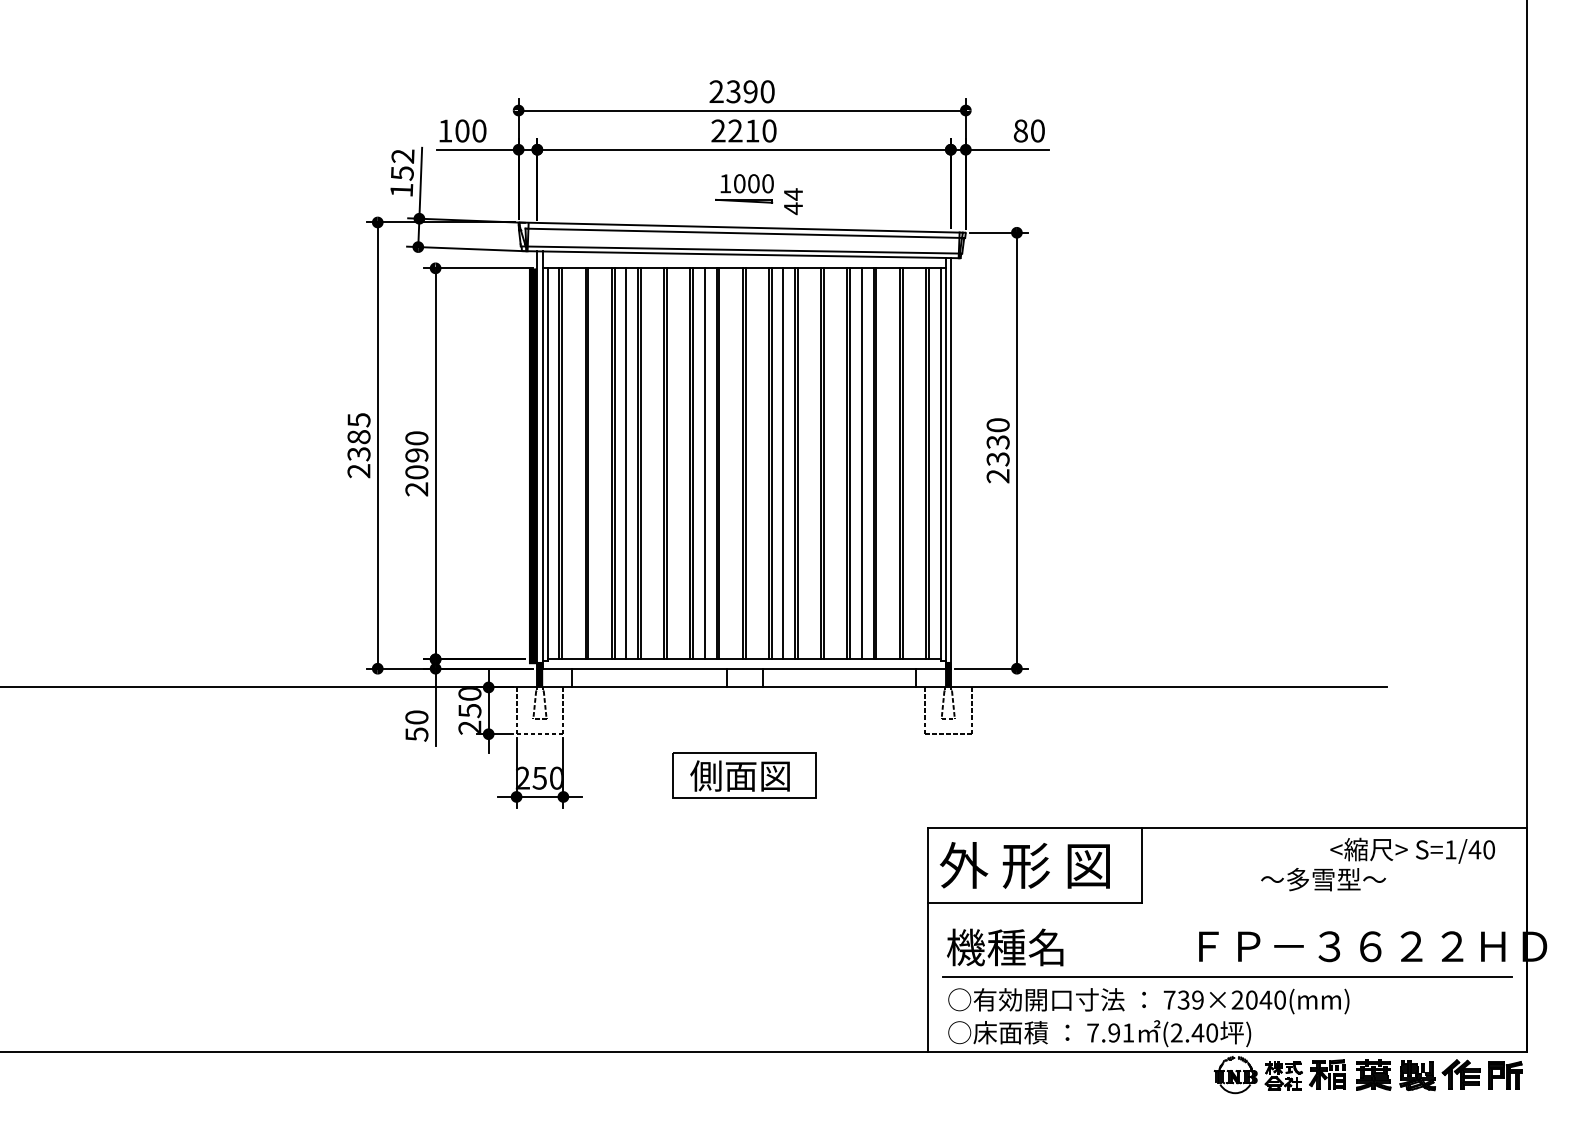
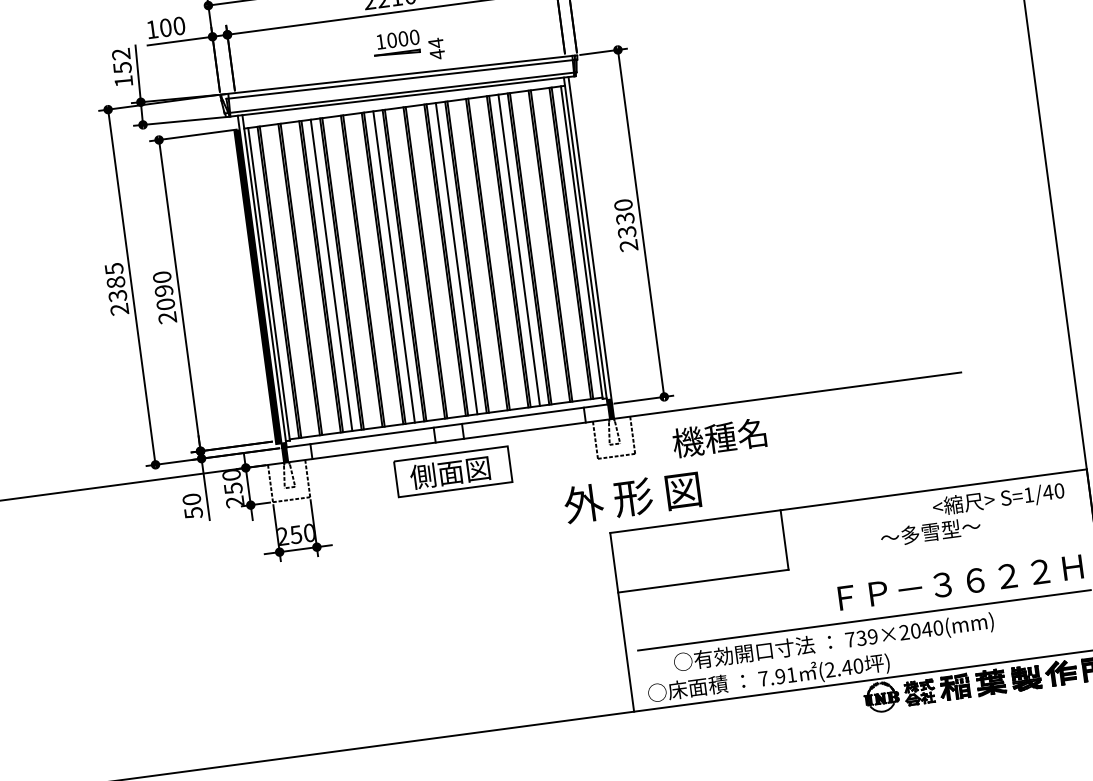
part: (744, 775) -> (453, 471), moved
text: (1024, 865) -> (631, 497), moved
text: (1005, 947) -> (719, 437), moved
text: (1148, 1001) -> (833, 643), moved

